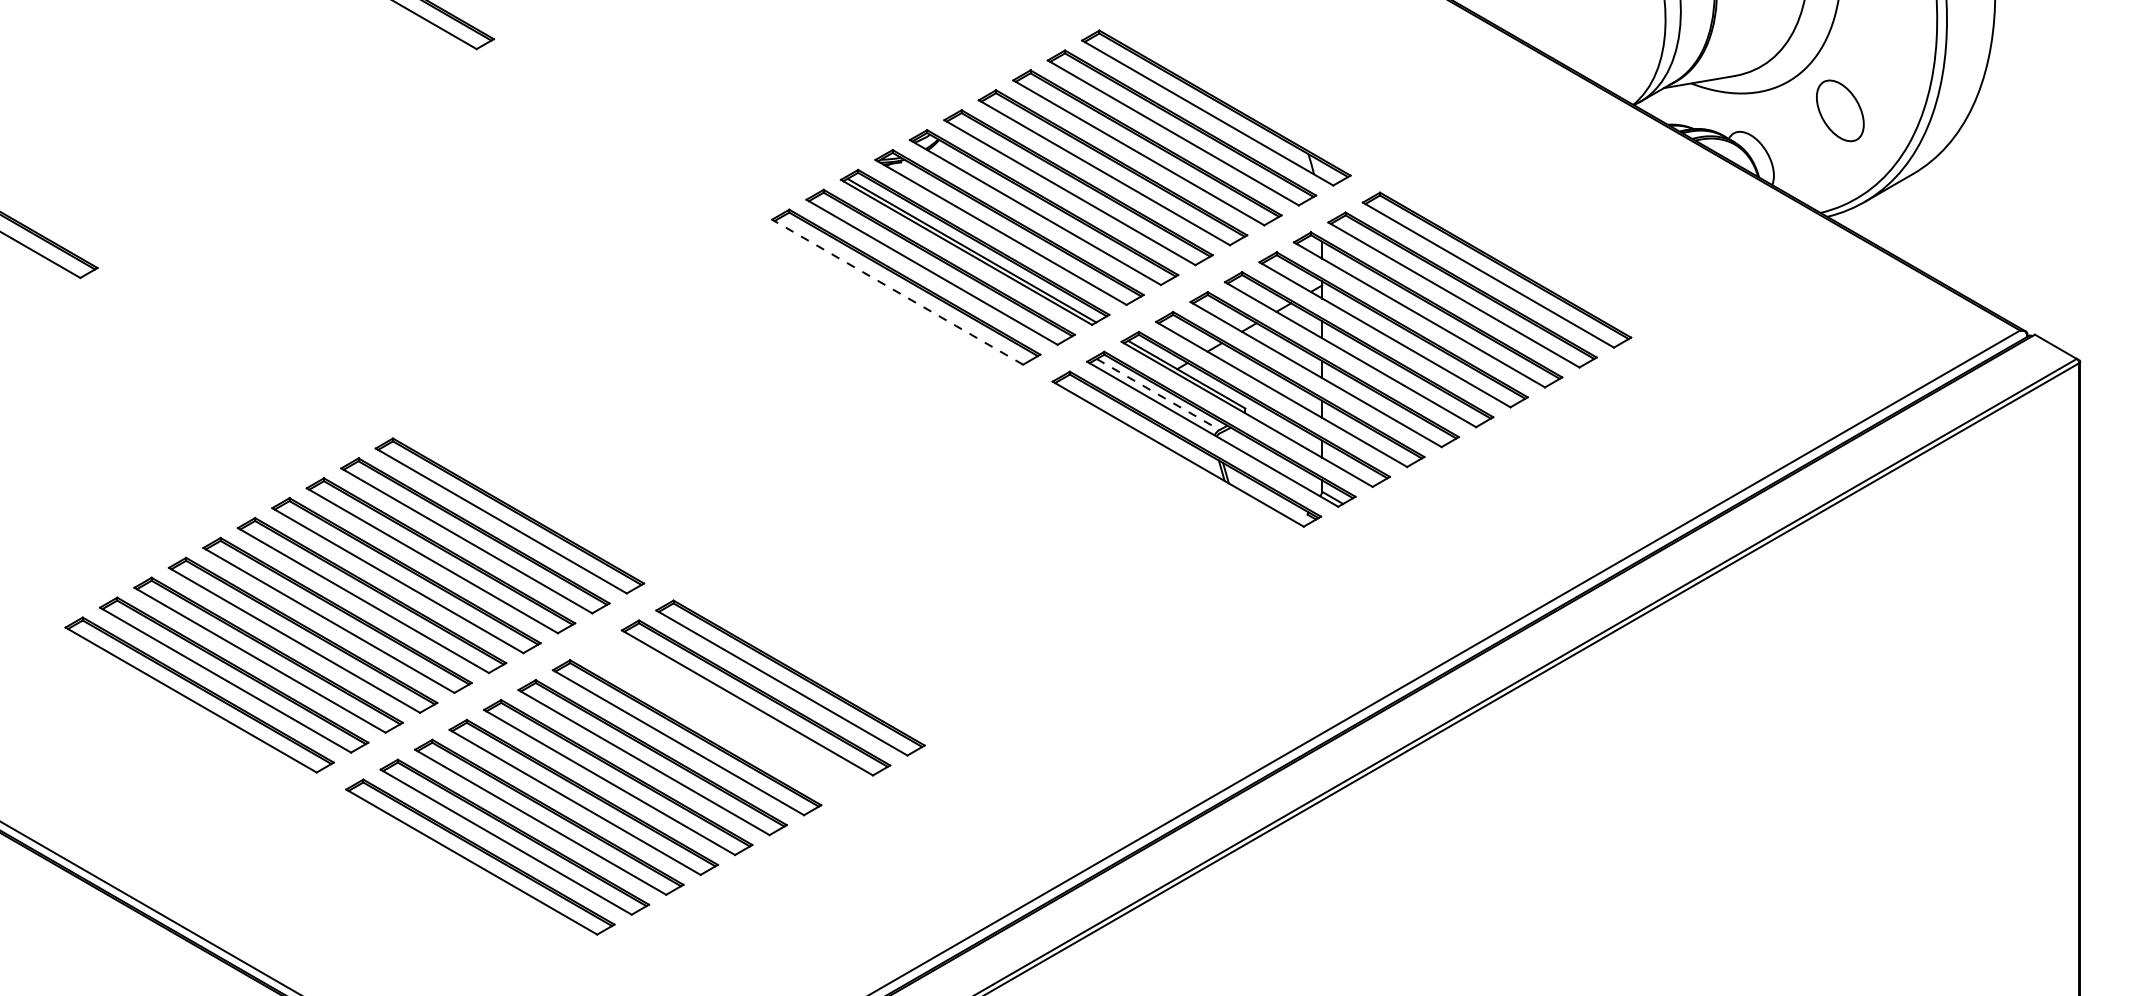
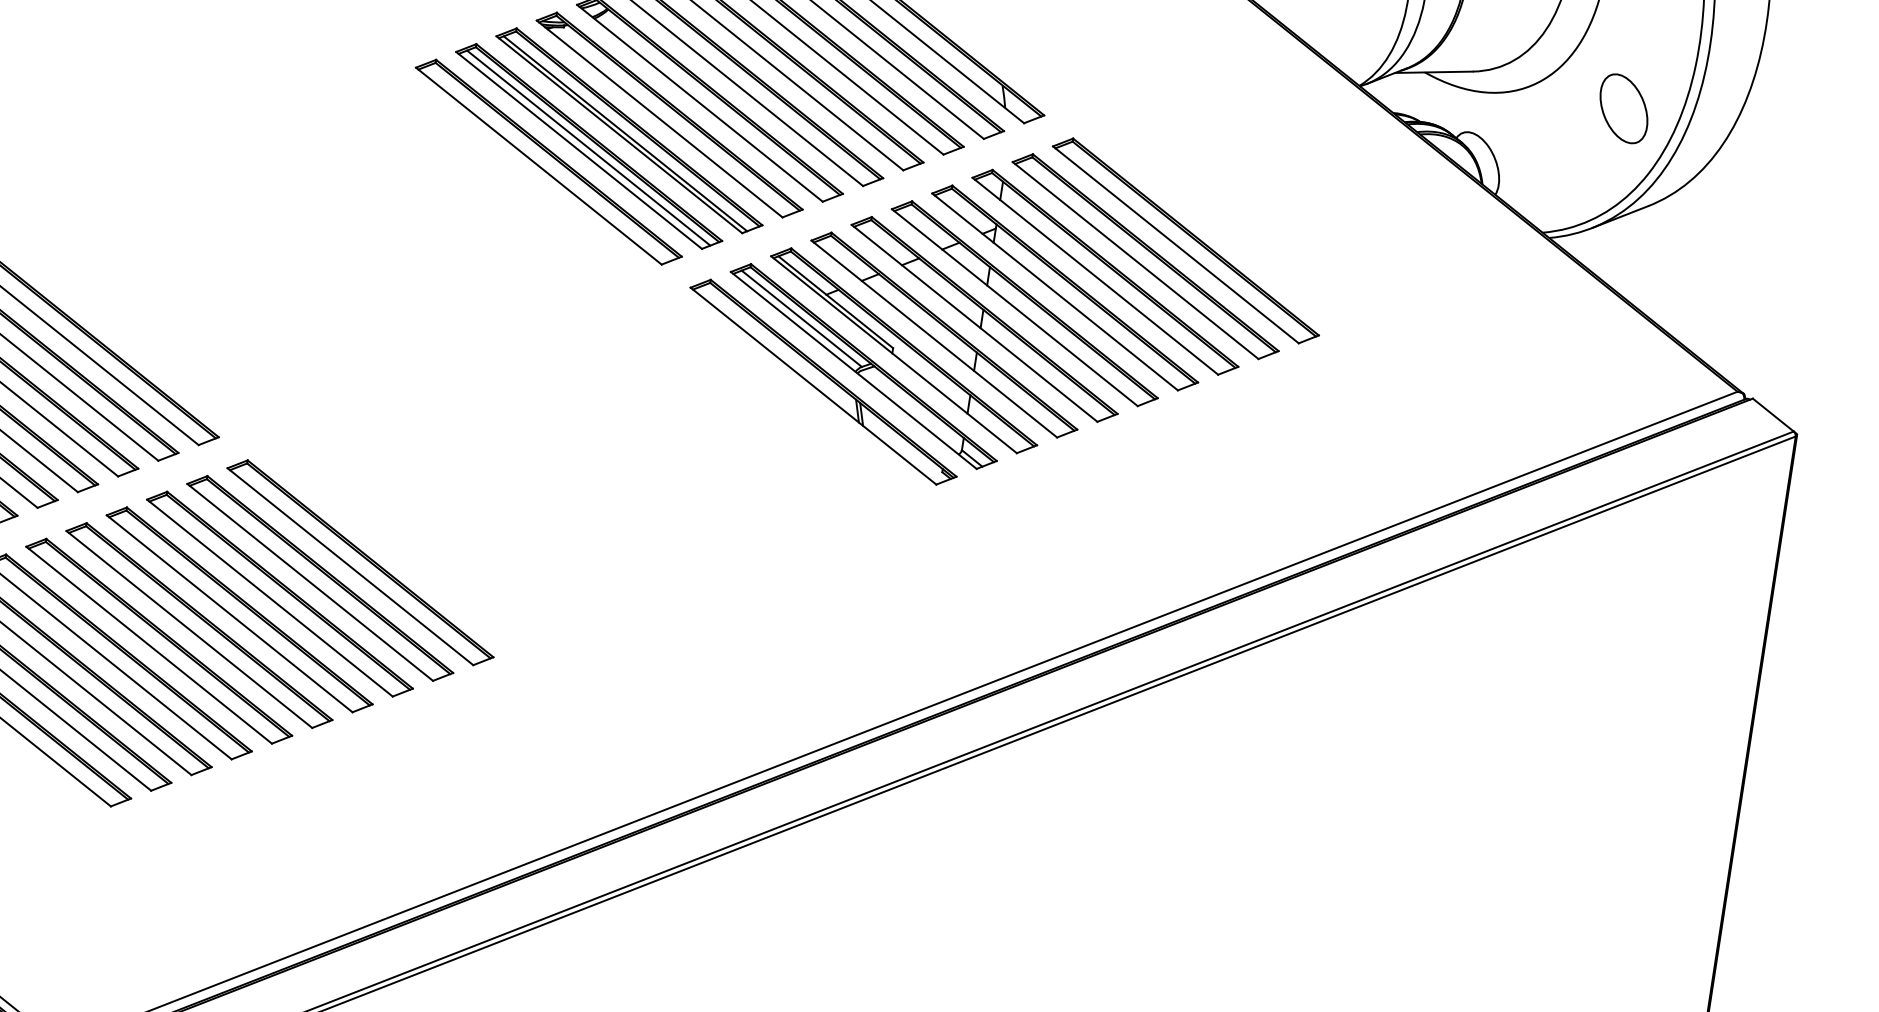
part: (1840, 110) -> (1624, 108), moved
line: (940, 268) -> (588, 147), added
line: (897, 292) -> (538, 166), dashed -> solid
line: (1158, 394) -> (802, 318), dashed -> solid
part: (721, 717) -> (279, 593), added

